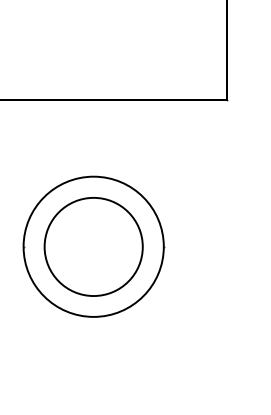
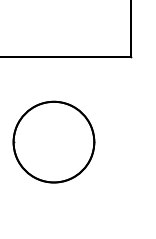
circle: (92, 245) -> (53, 141), size x1.43

